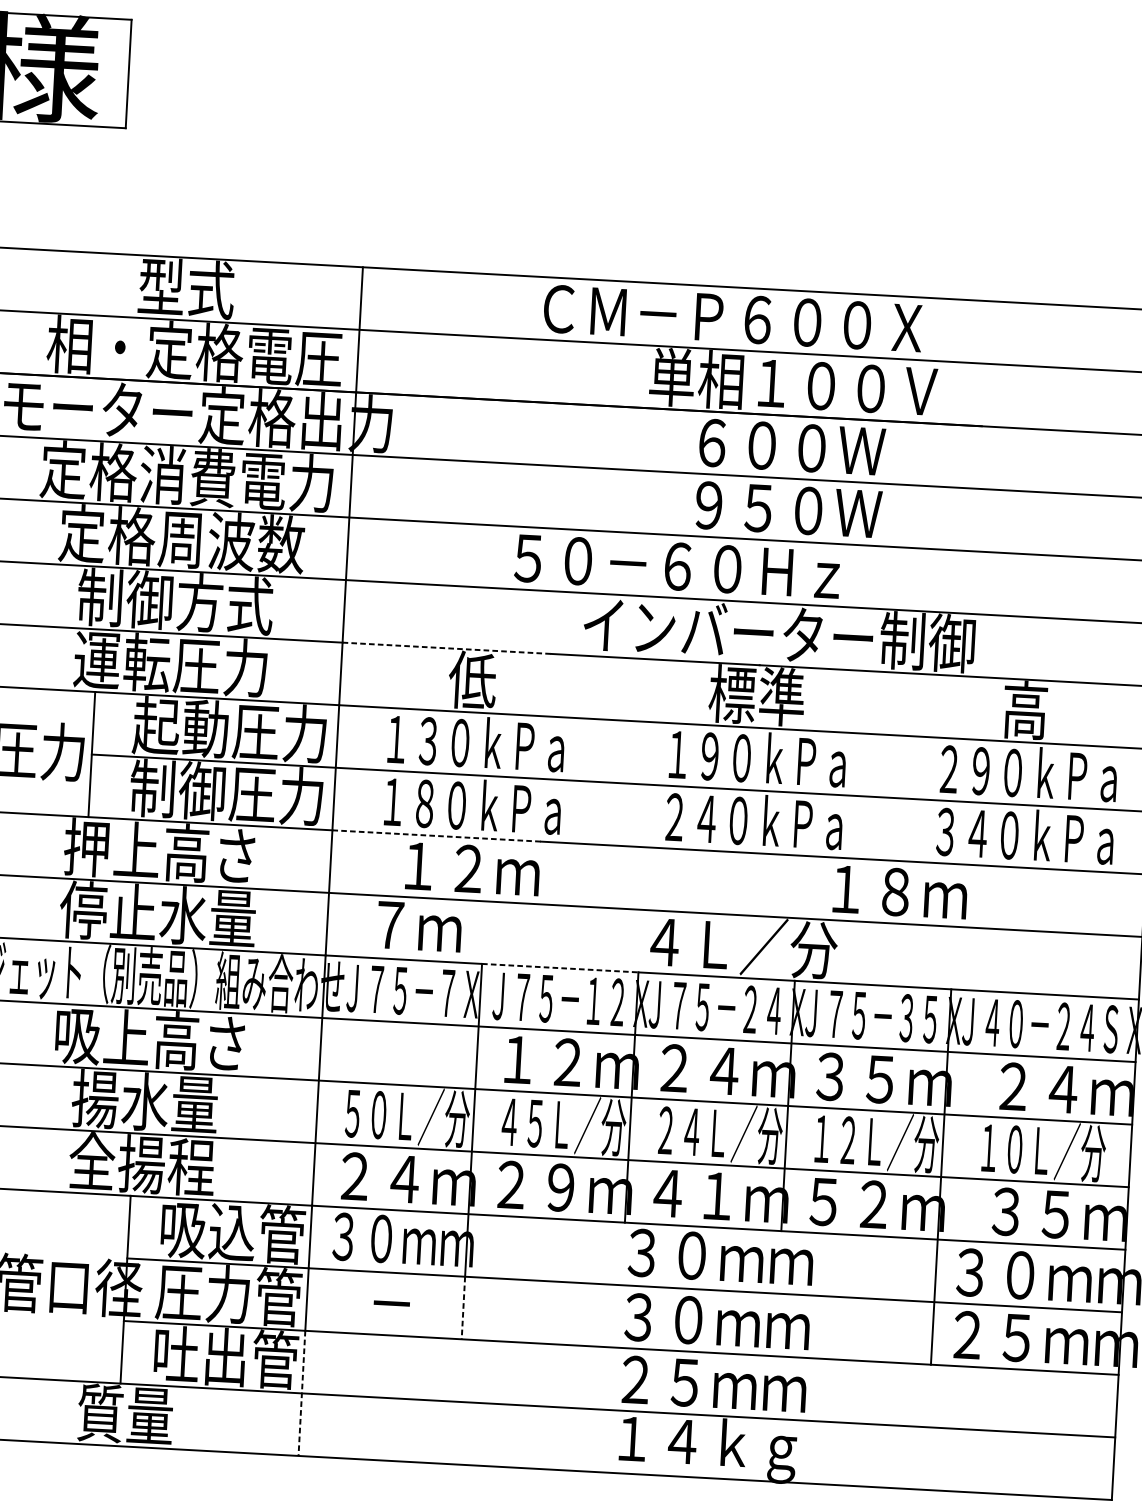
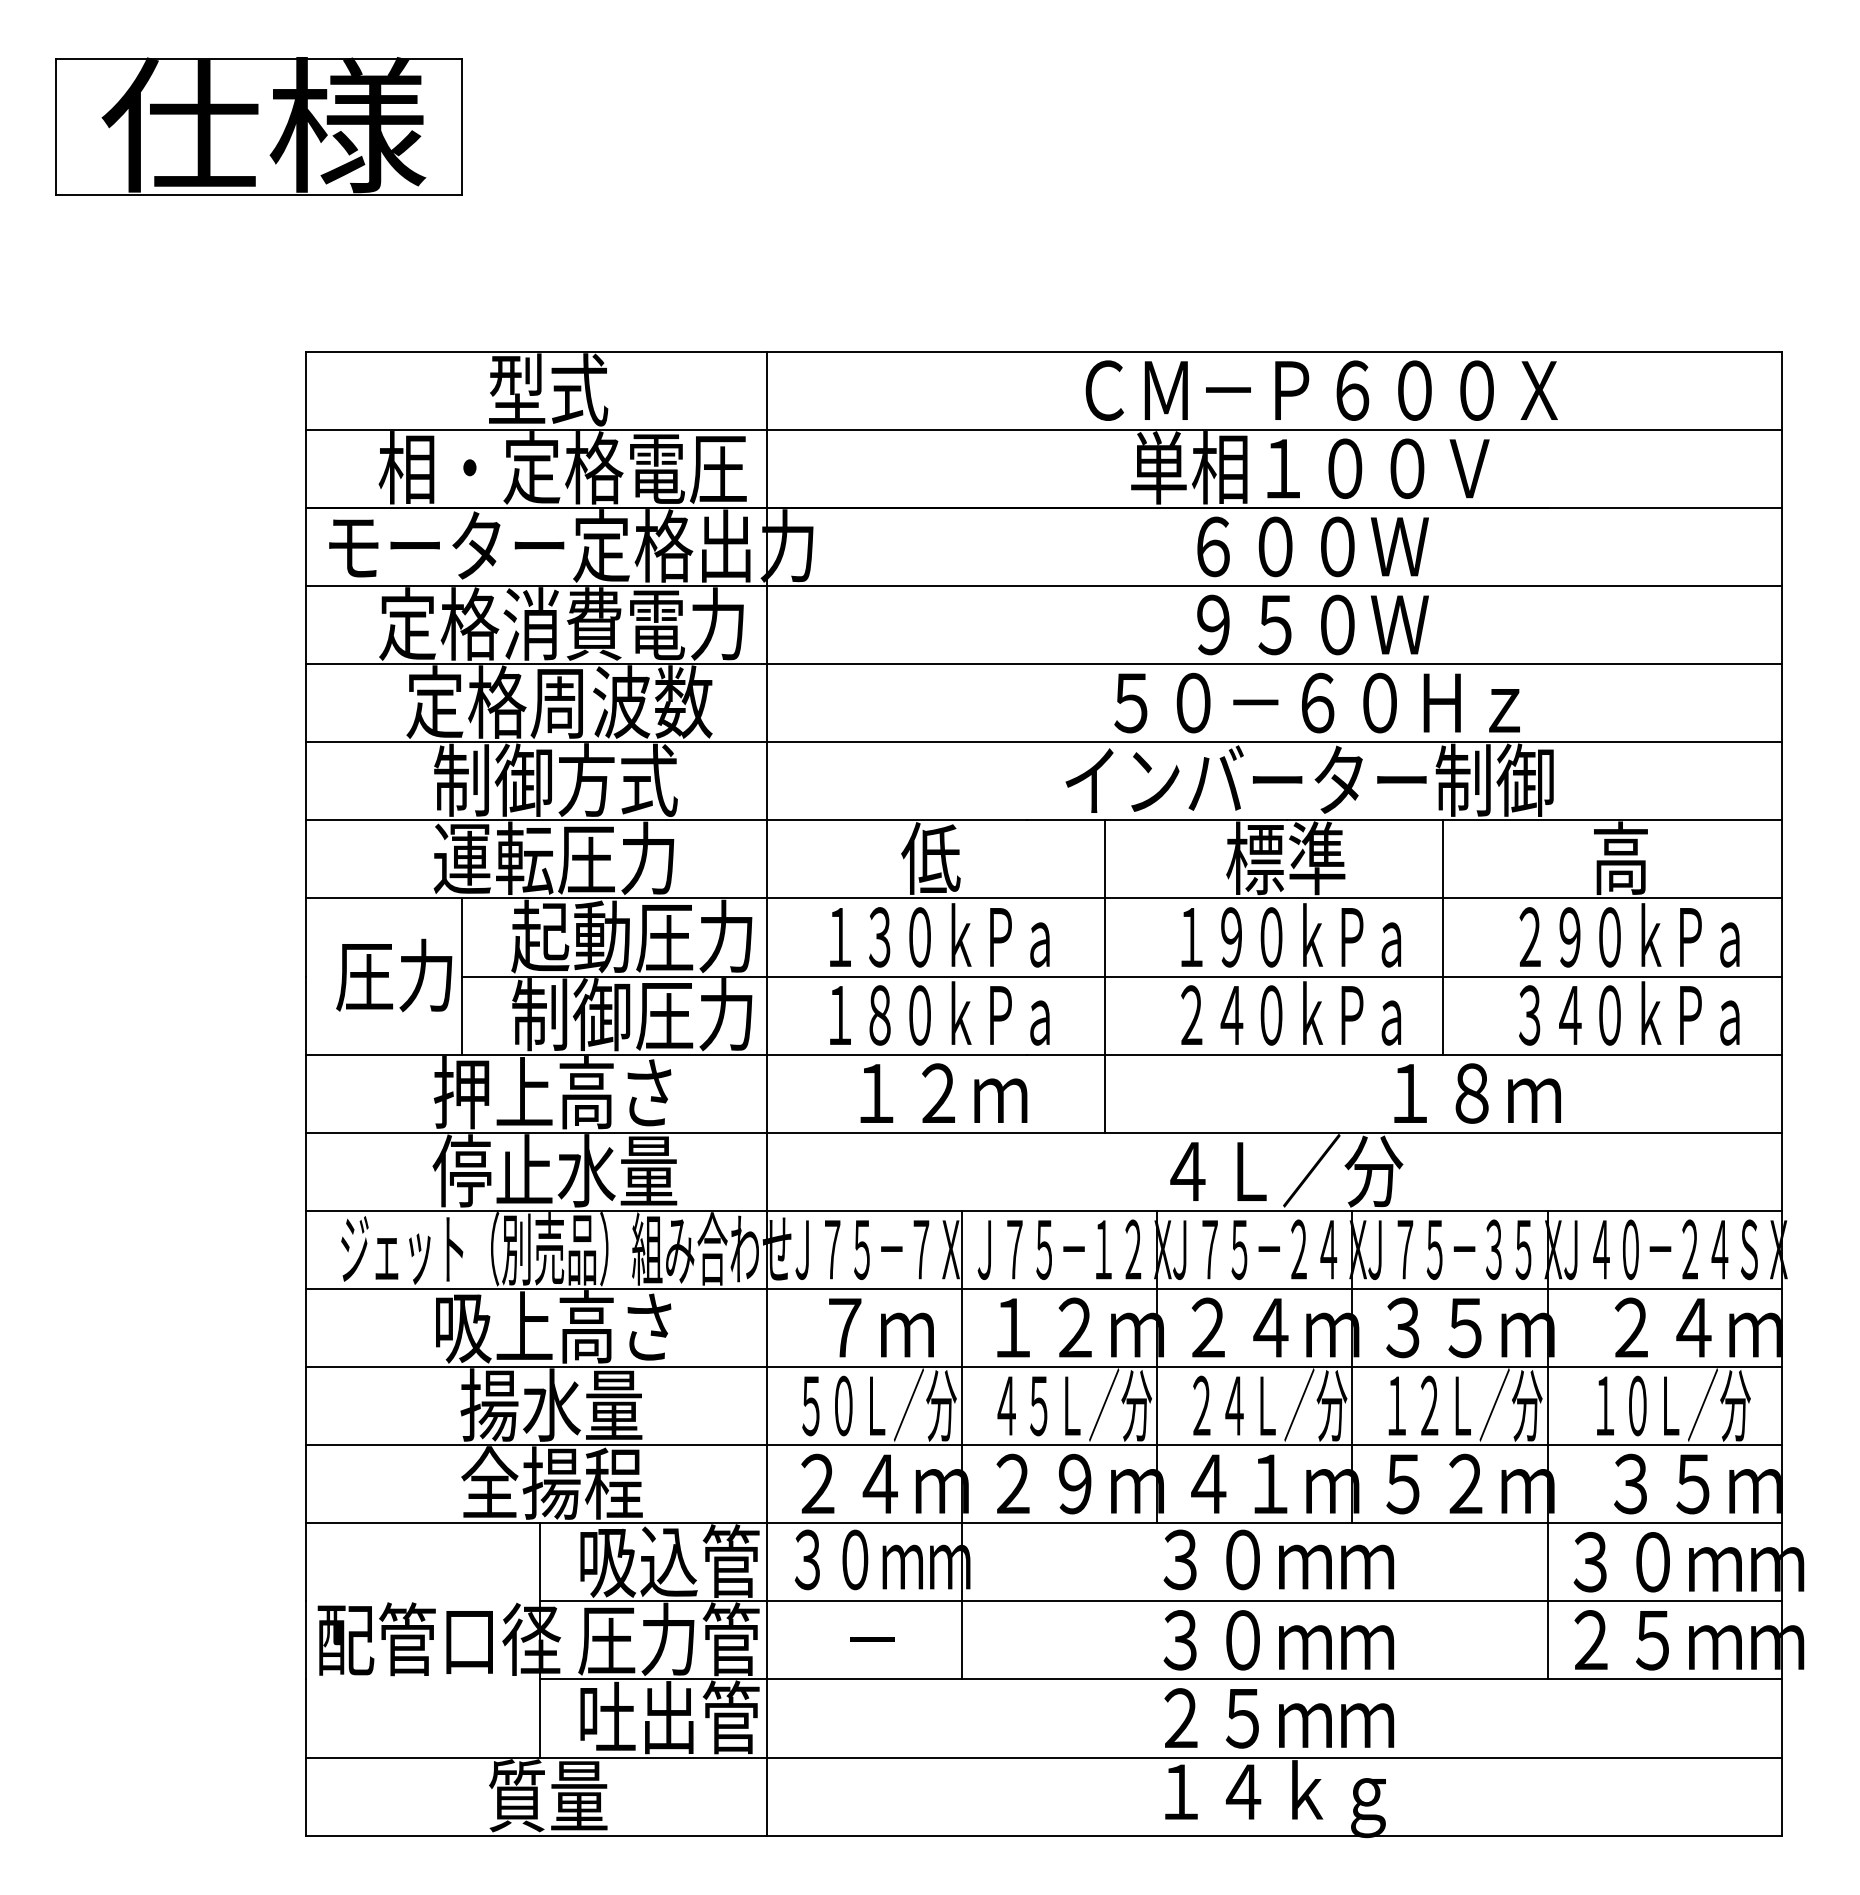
text: (732, 318) -> (1321, 390), moved
text: (676, 566) -> (1316, 702), moved
line: (447, 648) -> (897, 820), dashed -> solid
line: (879, 765) -> (1443, 937), added
line: (607, 782) -> (1105, 976), added
line: (437, 835) -> (897, 1054), dashed -> solid
text: (419, 926) -> (881, 1327), moved
line: (560, 967) -> (1059, 1210), dashed -> solid
line: (463, 1308) -> (961, 1640), dashed -> solid
line: (301, 1394) -> (766, 1758), dashed -> solid

